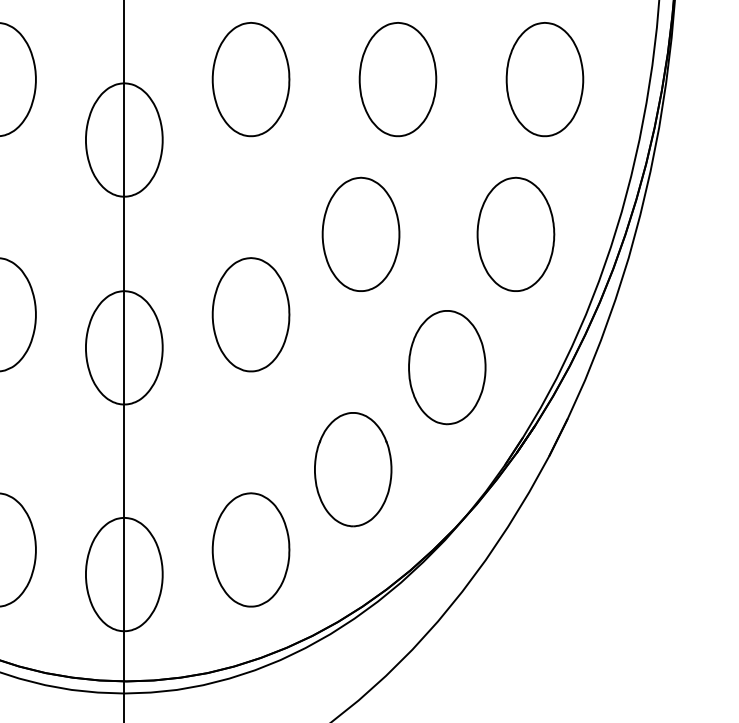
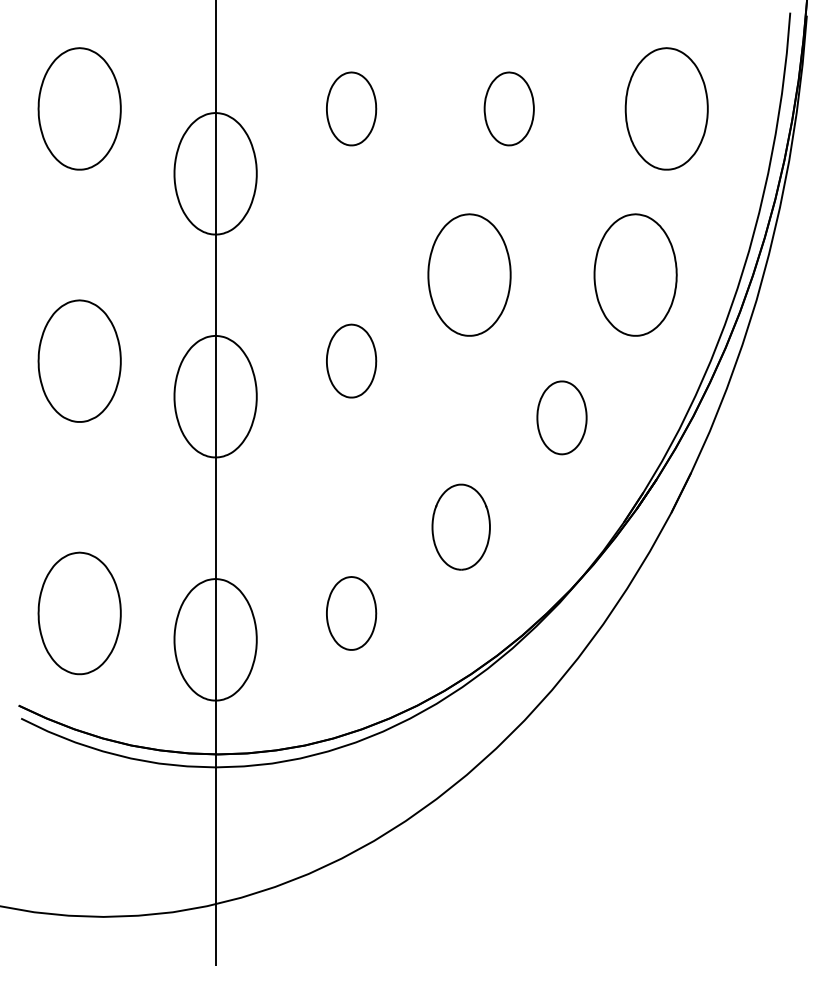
part: (251, 79) -> (351, 108), size x0.6
part: (398, 79) -> (509, 108), size x0.6
part: (251, 314) -> (351, 360), size x0.6
part: (446, 367) -> (561, 417), size x0.6
part: (353, 468) -> (461, 526), size x0.7
part: (251, 550) -> (351, 613), size x0.6

